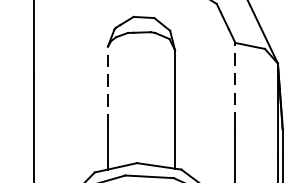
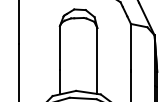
line: (234, 83) -> (130, 46), dashed -> solid
line: (107, 85) -> (59, 47), dashed -> solid

